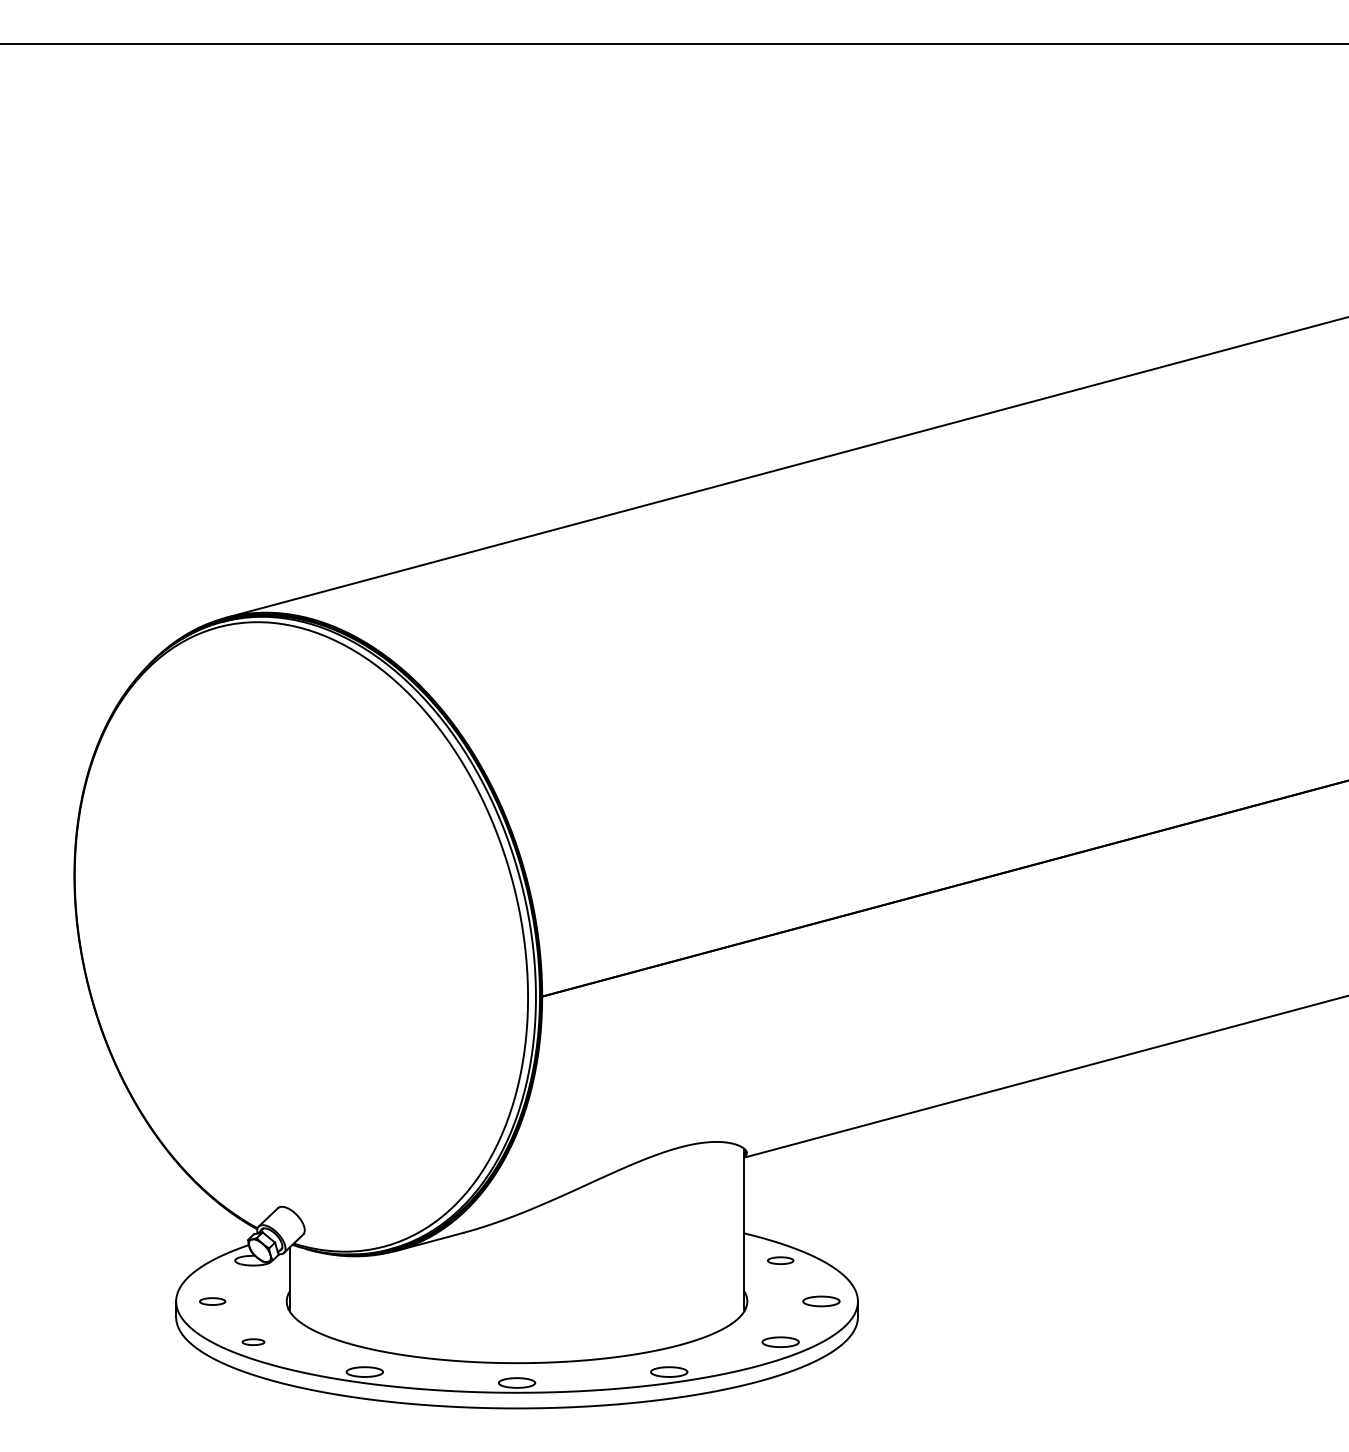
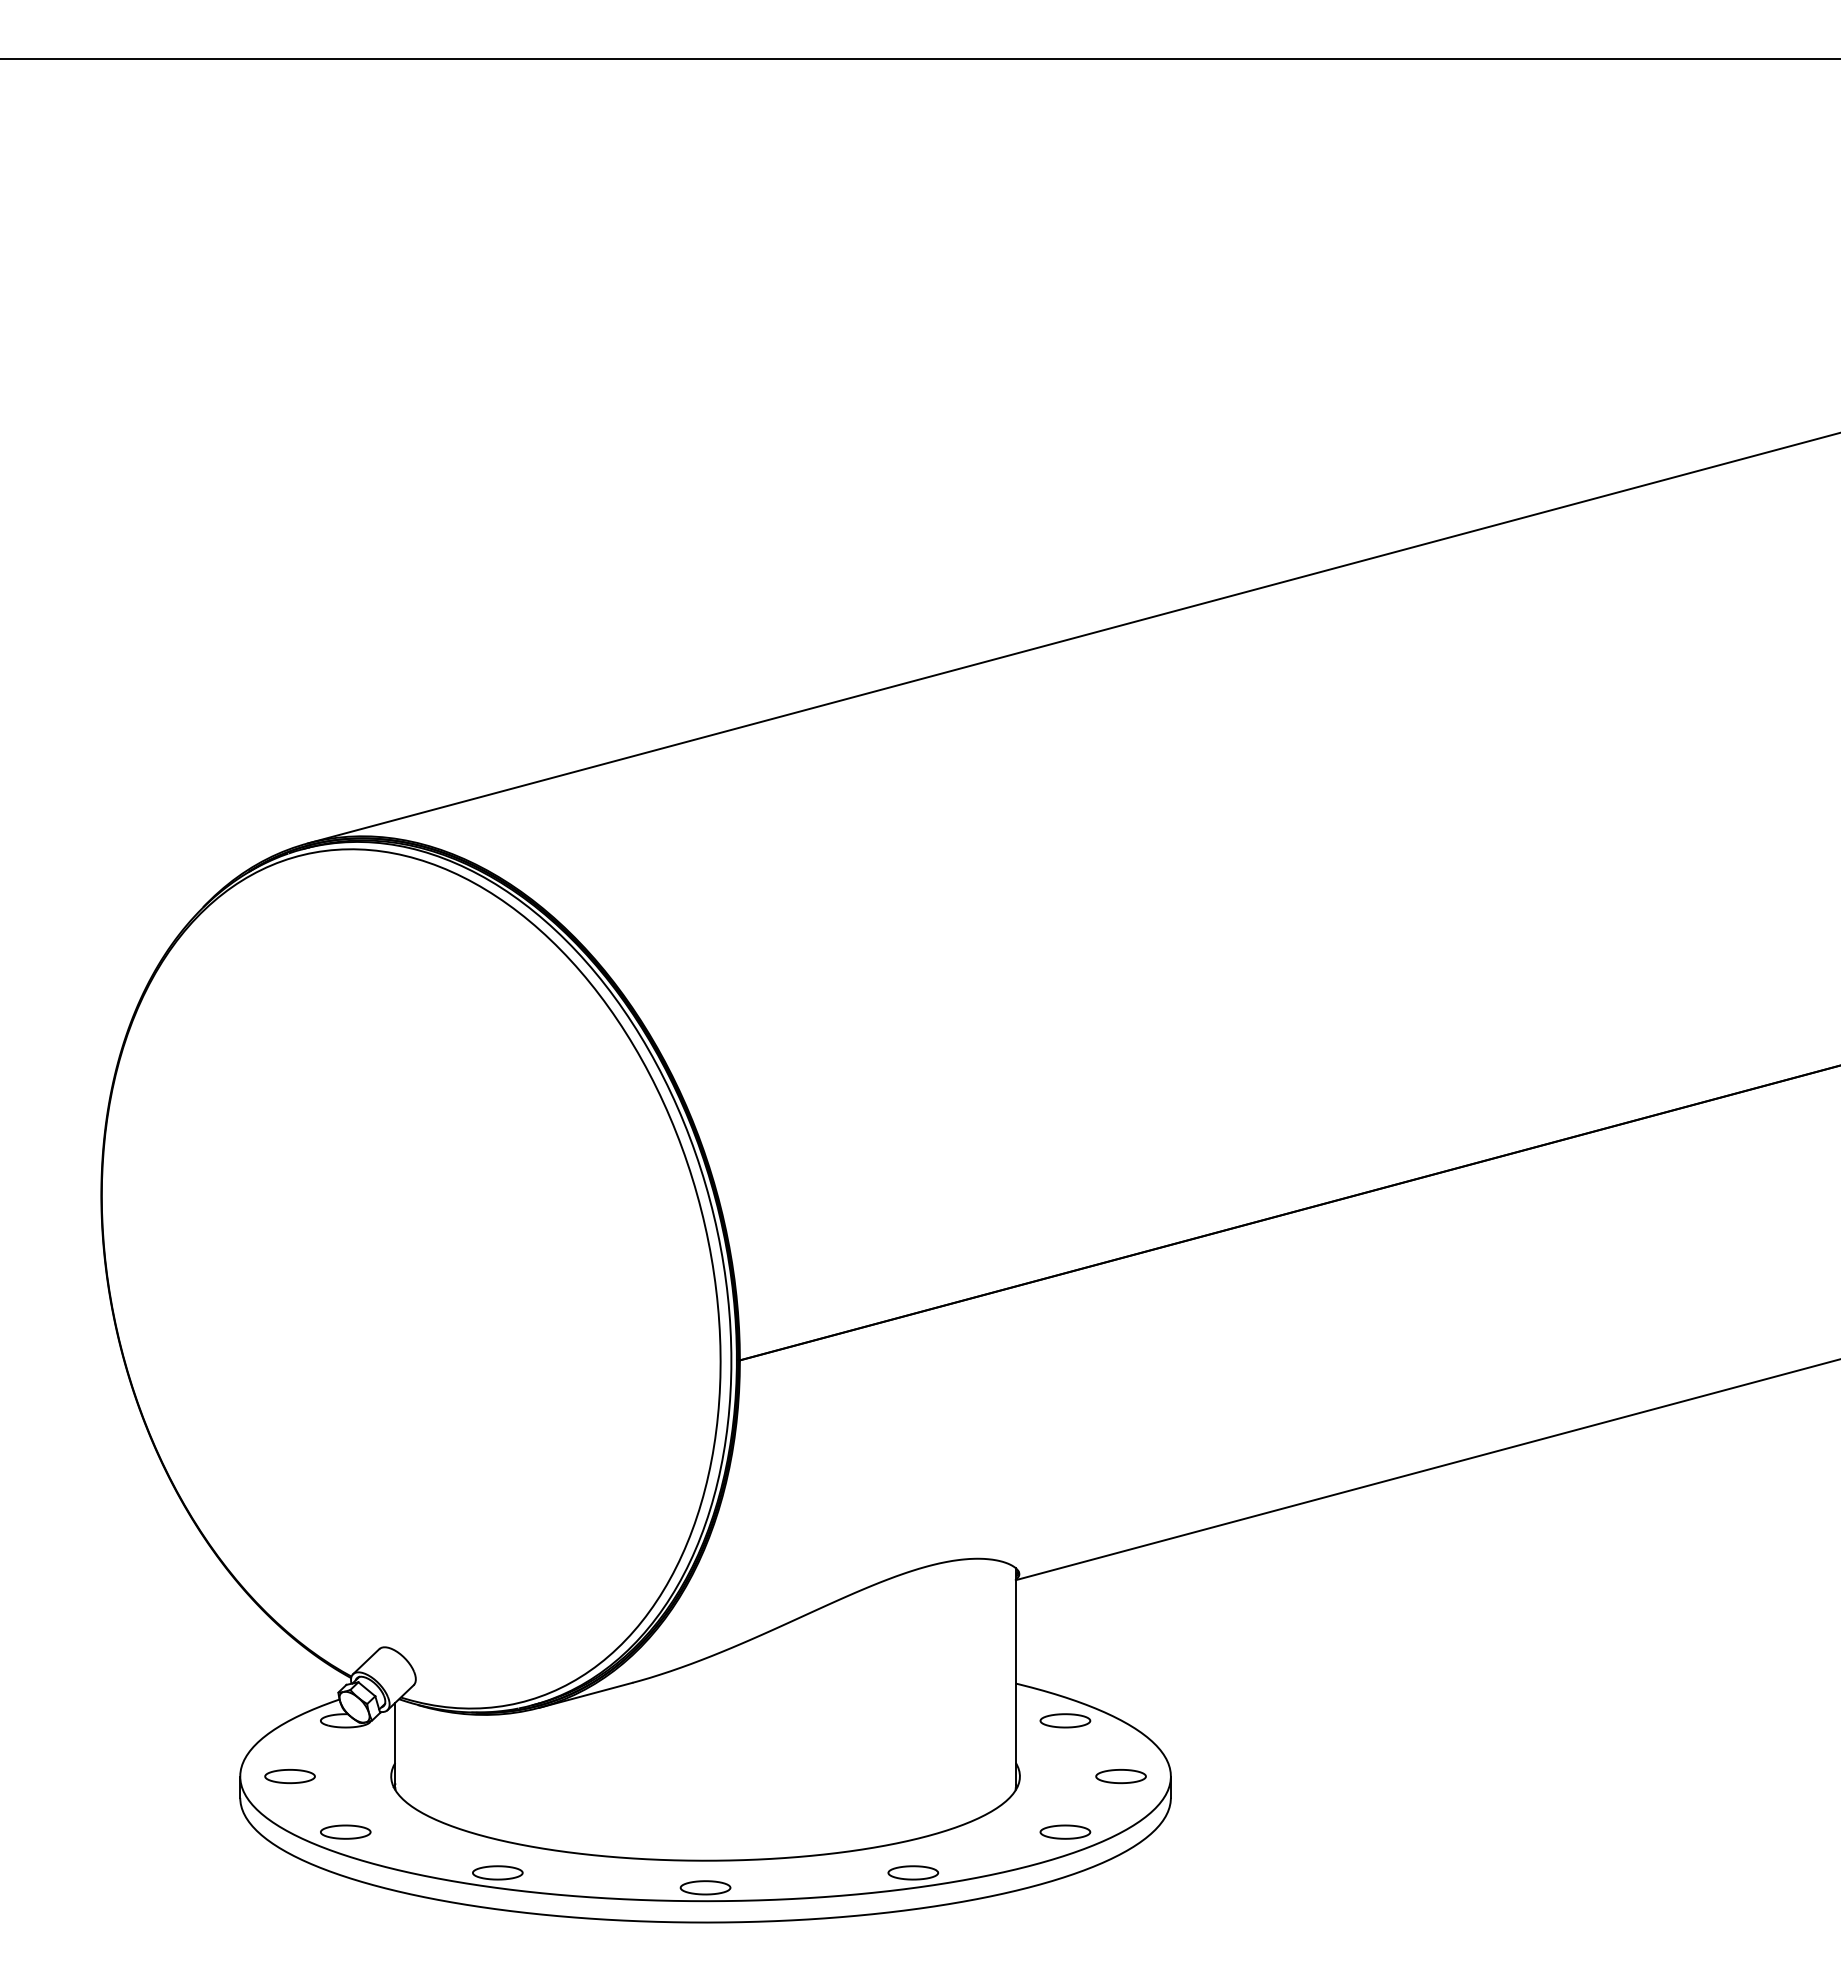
part: (780, 1260) -> (1065, 1720), size x1.43
part: (212, 1301) -> (289, 1776), size x1.43
part: (253, 1341) -> (345, 1831), size x1.67

